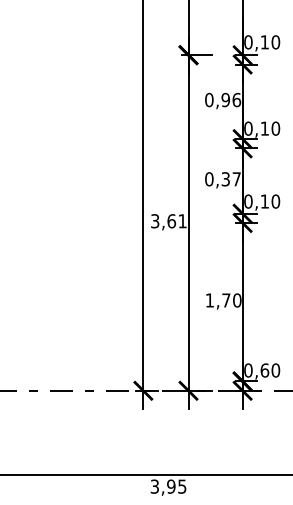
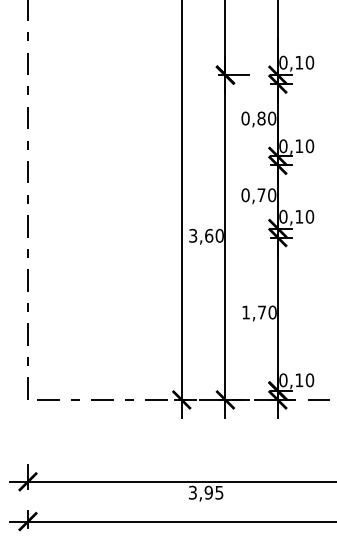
text: (230, 99) -> (266, 118), 0,96 -> 0,80
text: (230, 179) -> (266, 195), 0,37 -> 0,70
text: (182, 220) -> (219, 235), 3,61 -> 3,60
text: (265, 370) -> (299, 380), 0,60 -> 0,10

